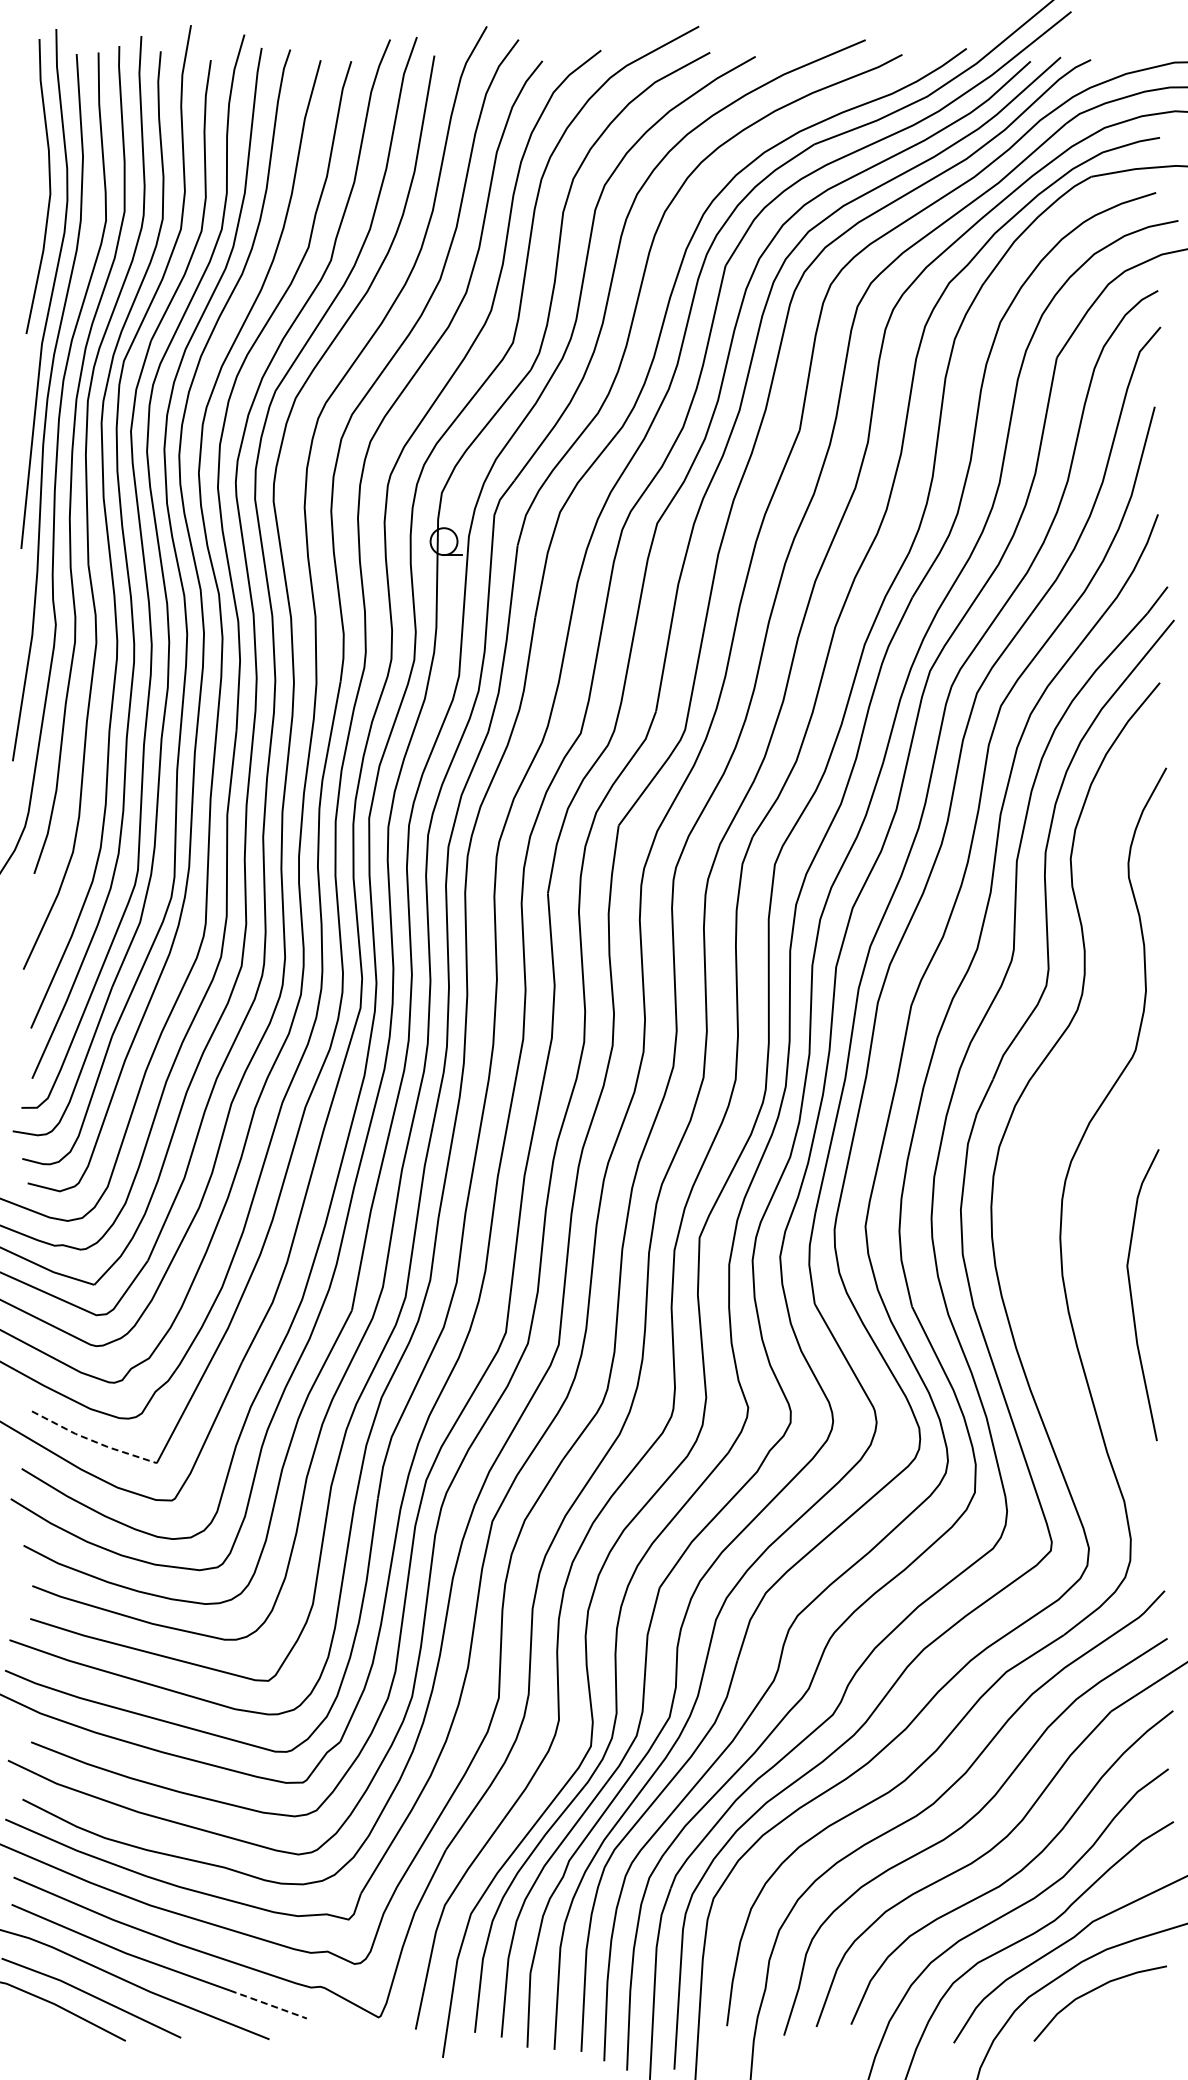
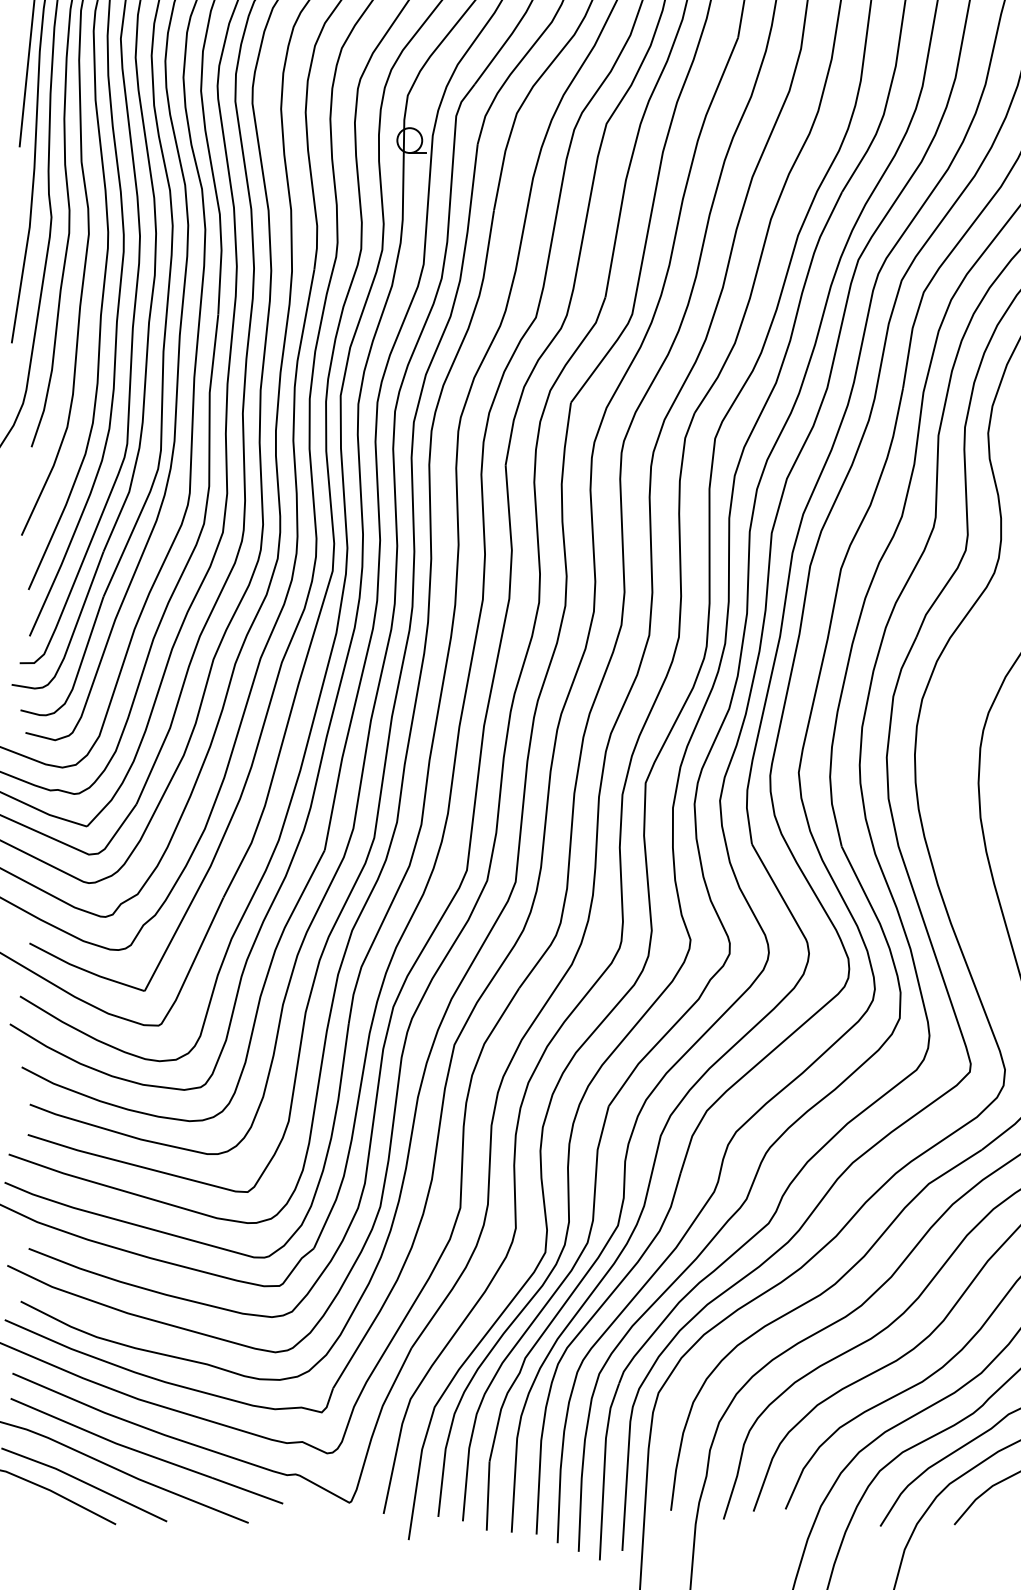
line: (92, 1440) -> (85, 970), dashed -> solid
line: (268, 2004) -> (247, 1490), dashed -> solid

